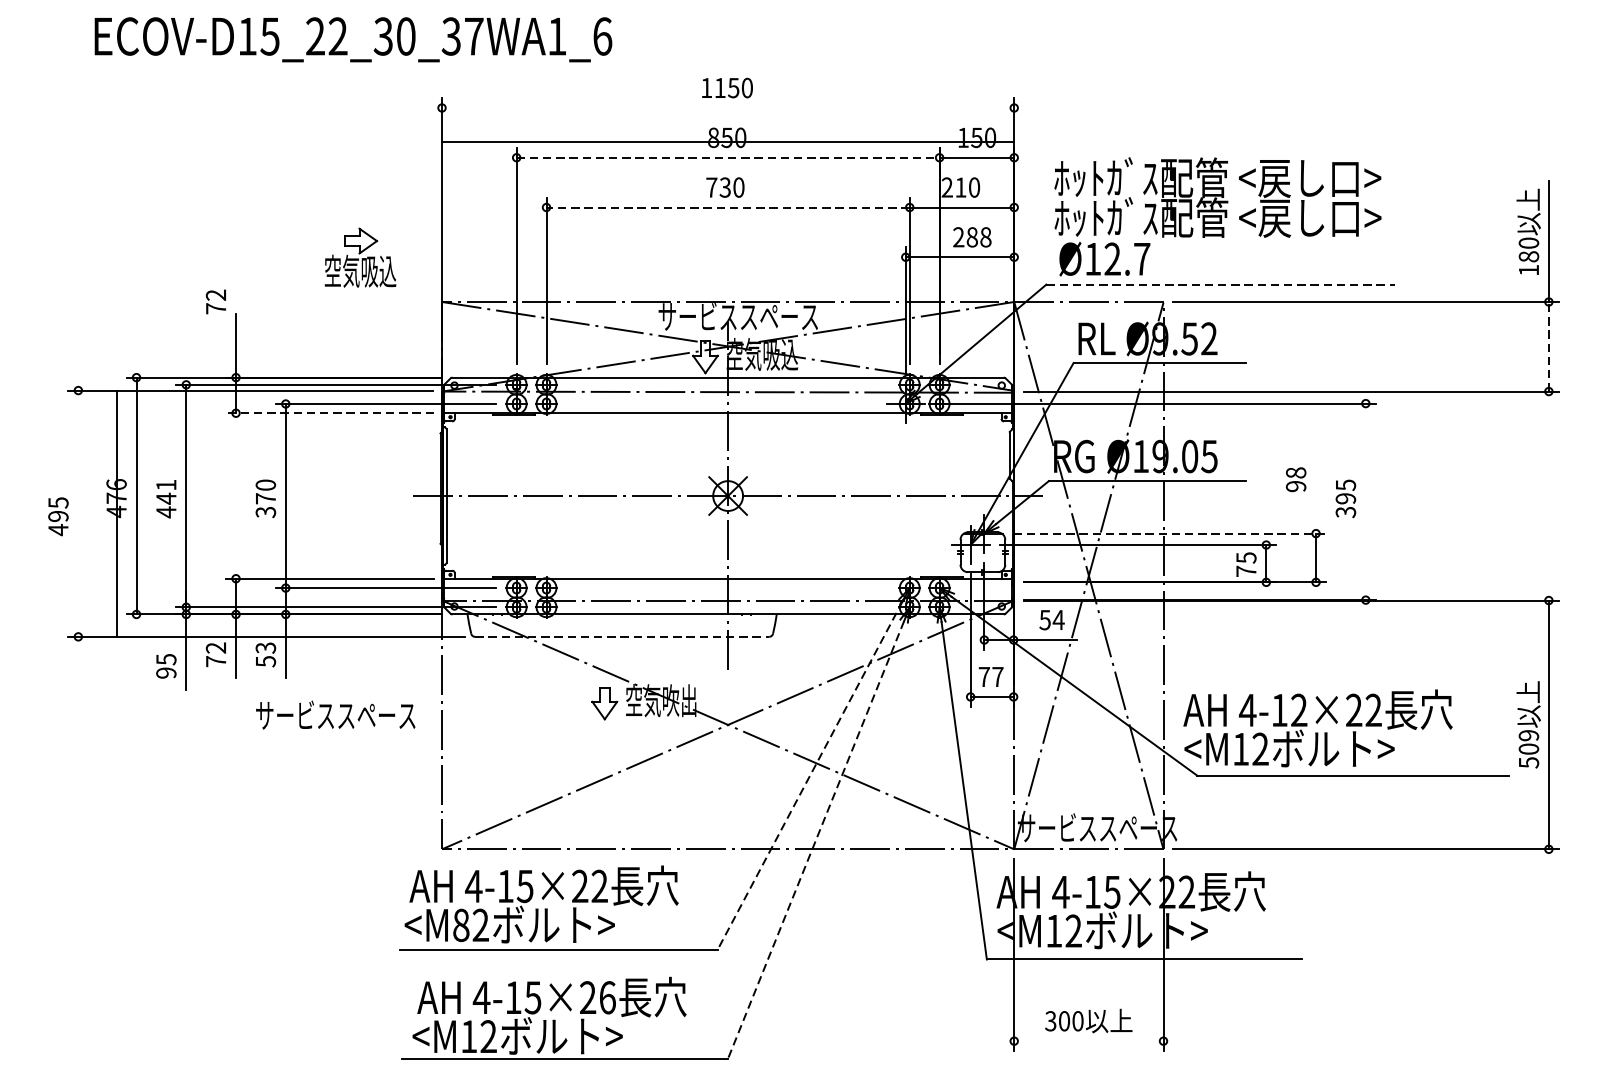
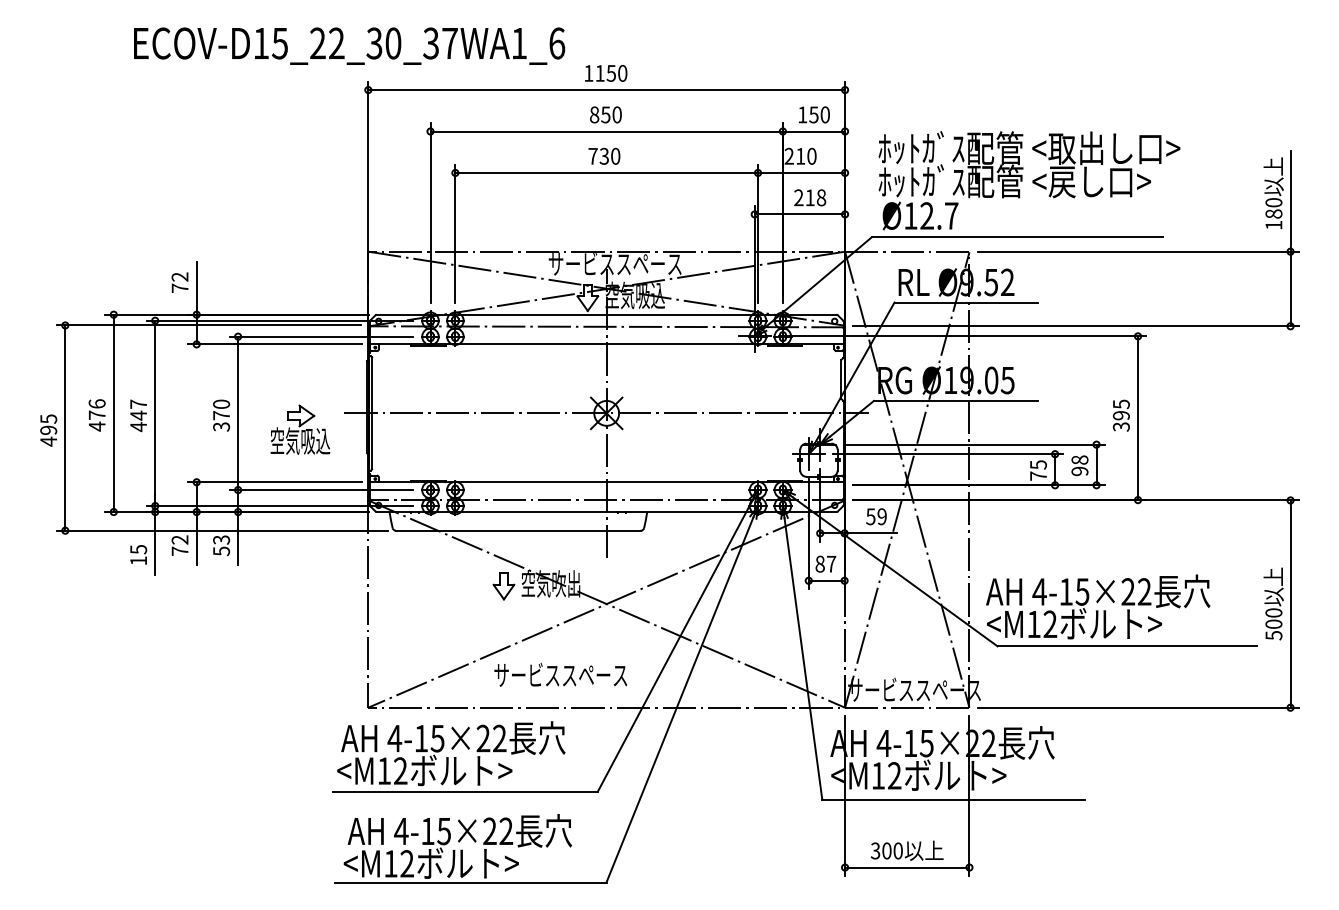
text: (353, 38) -> (349, 45), moved
line: (727, 142) -> (606, 90), moved
line: (729, 157) -> (607, 131), dashed -> solid
text: (1337, 178) -> (1114, 148), ﾎｯﾄｶﾞｽ配管 <戻し口> -> ﾎｯﾄｶﾞｽ配管 <取出し口>
line: (727, 206) -> (606, 172), dashed -> solid
text: (971, 236) -> (809, 197), 288 -> 218
part: (360, 257) -> (300, 429), moved
line: (1221, 284) -> (1017, 237), dashed -> solid
text: (215, 301) -> (179, 282), moved
line: (1548, 346) -> (1290, 288), dashed -> solid
line: (330, 413) -> (275, 344), dashed -> solid
text: (1295, 479) -> (1079, 465), moved
text: (166, 484) -> (138, 403), 441 -> 447
line: (1366, 502) -> (1138, 418), added
line: (116, 512) -> (65, 427), moved
line: (1170, 533) -> (975, 444), dashed -> solid
text: (1059, 619) -> (882, 516), 54 -> 59
line: (622, 636) -> (518, 530), dashed -> solid
text: (166, 672) -> (138, 560), 95 -> 15
text: (983, 676) -> (819, 563), 77 -> 87
text: (1299, 709) -> (1082, 591), 4-12×22 -> 4-15×22
text: (335, 714) -> (560, 674), moved
text: (1528, 735) -> (1273, 612), 509 -> 500
line: (809, 775) -> (674, 646), dashed -> solid
line: (815, 840) -> (679, 700), dashed -> solid
text: (461, 924) -> (384, 770), <M82 -> <M12
text: (607, 997) -> (506, 831), 4-15×26 -> 4-15×22
line: (1089, 1041) -> (907, 867), added

